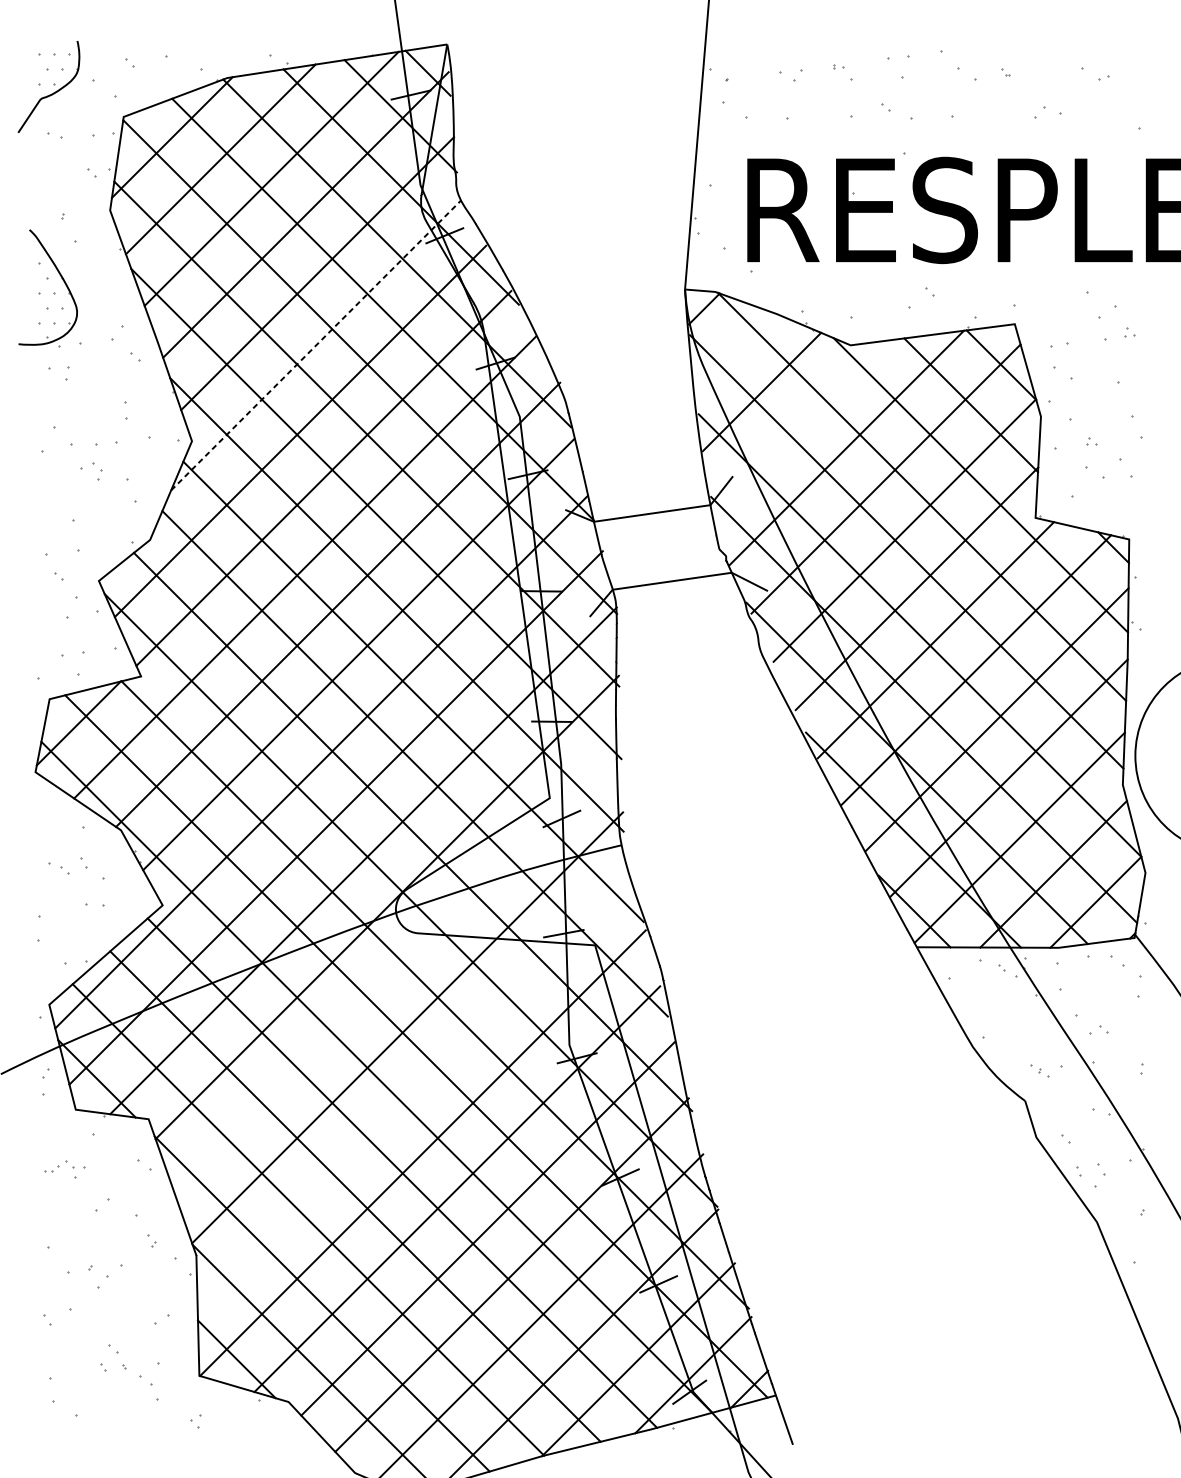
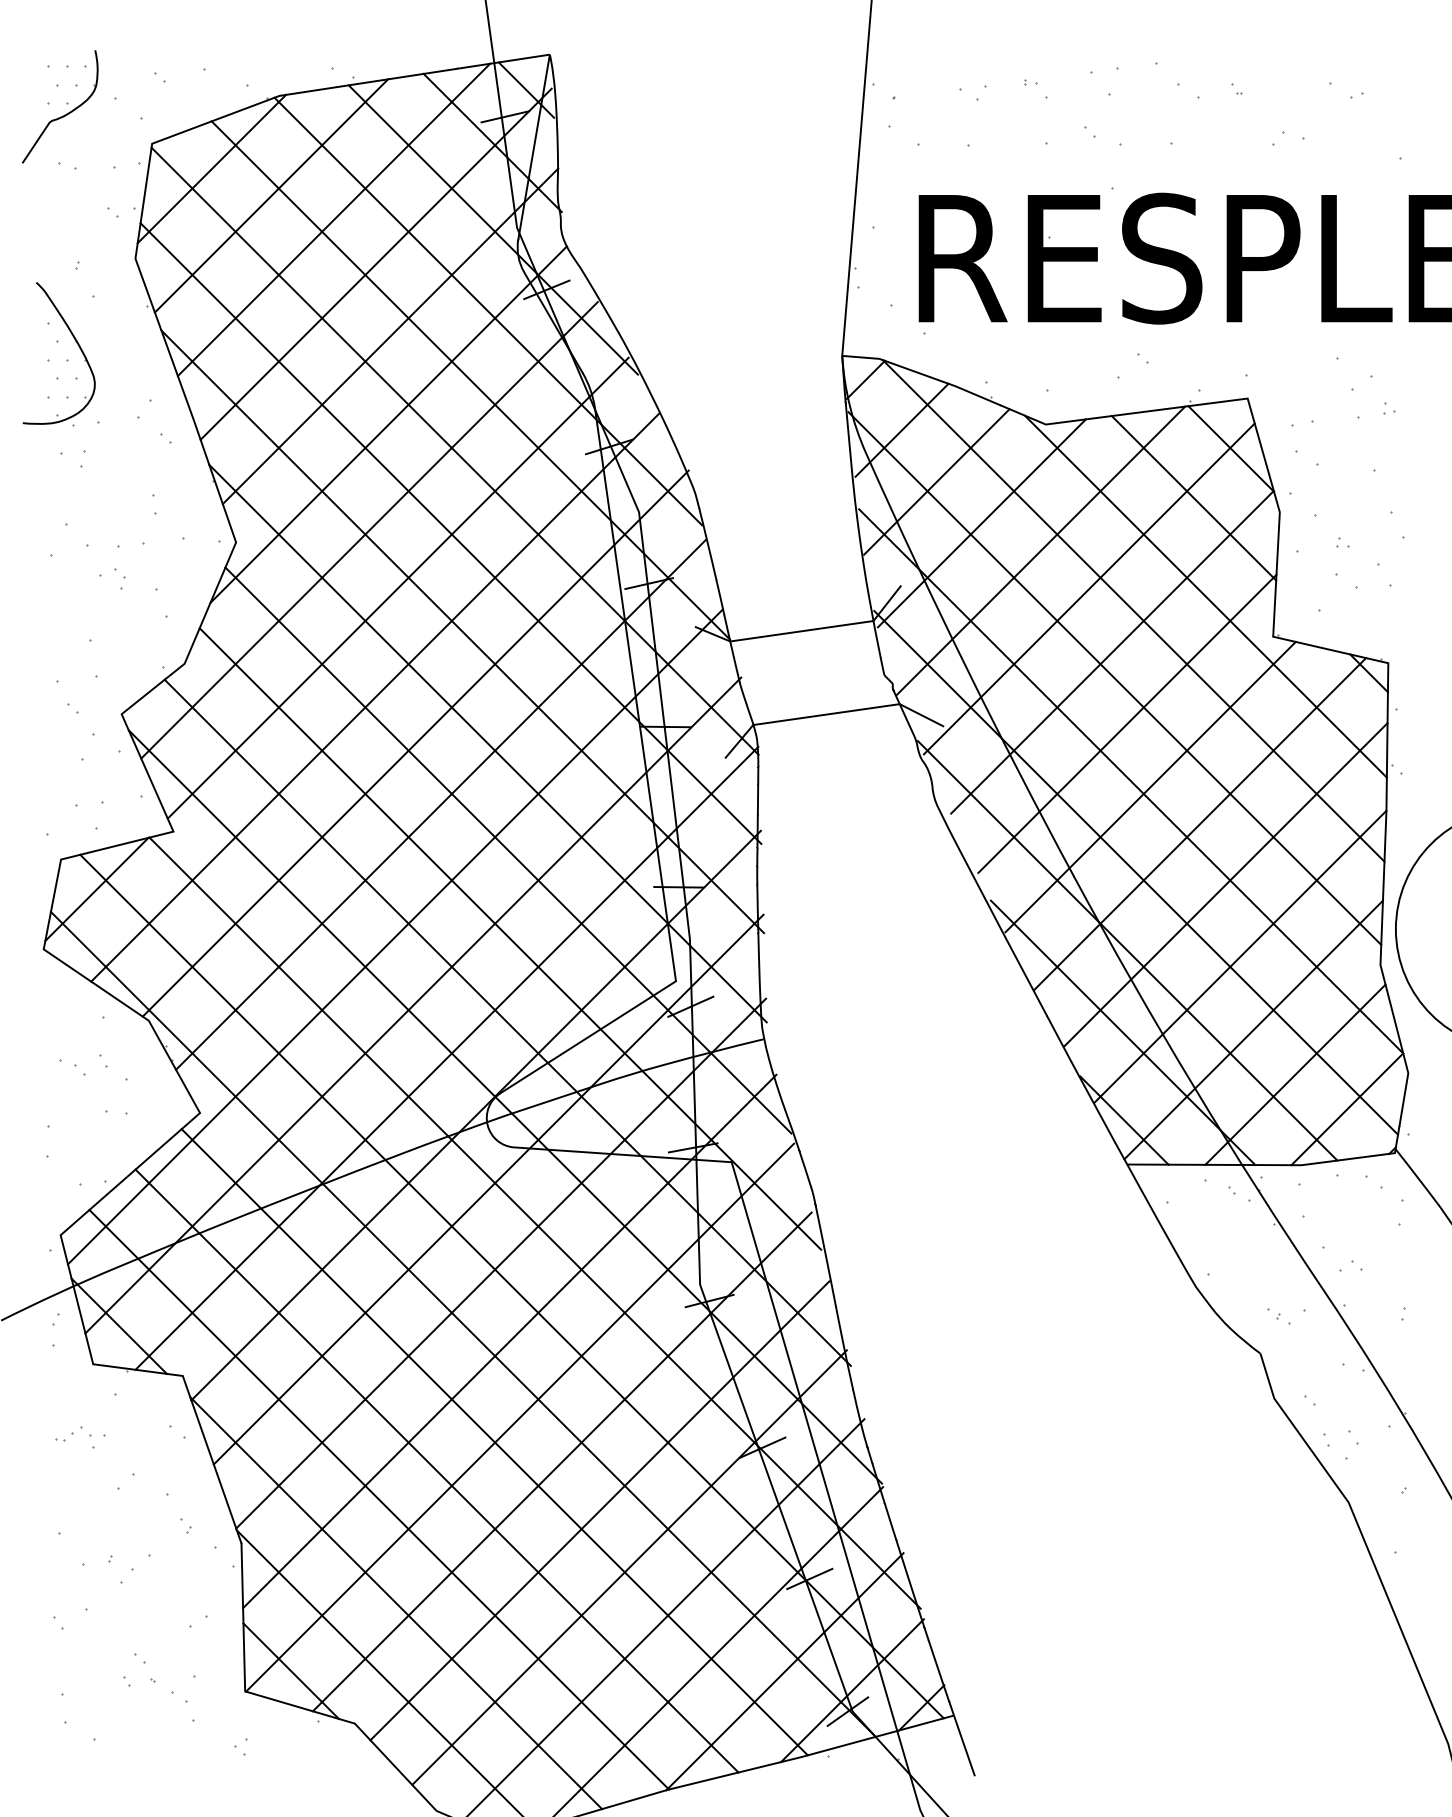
line: (316, 345) -> (389, 424), dashed -> solid
line: (733, 349) -> (901, 429), added
line: (798, 425) -> (981, 523), added
line: (397, 967) -> (488, 1189), added
line: (414, 1091) -> (509, 1341), added

